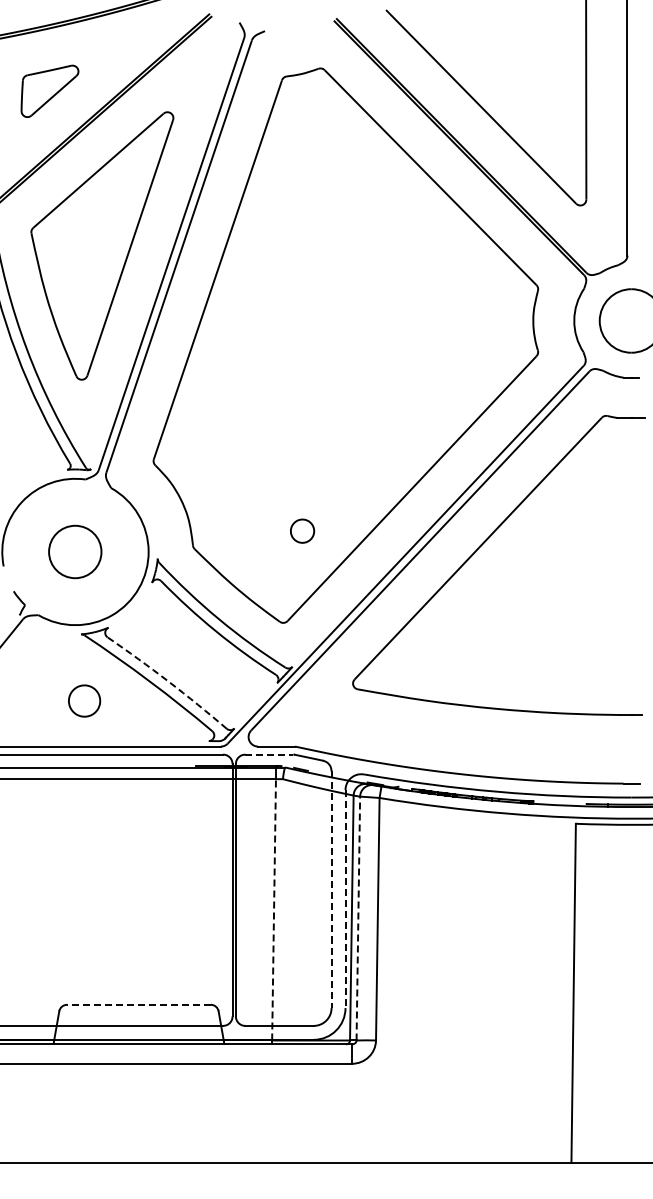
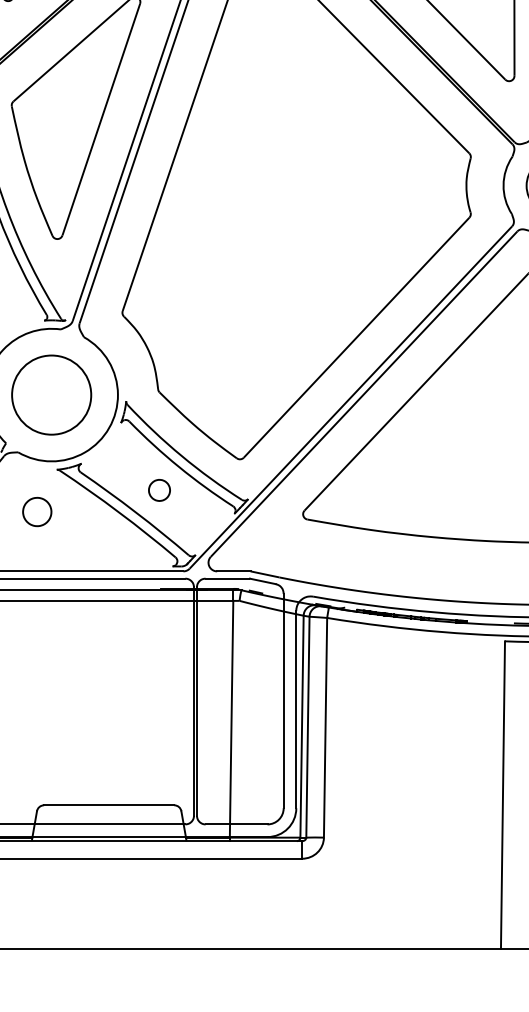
part: (302, 530) -> (159, 489), moved
circle: (74, 551) -> (50, 394), size x1.67
arc: (168, 681) -> (135, 512), dashed -> solid
part: (84, 700) -> (37, 511), moved
line: (269, 754) -> (227, 578), dashed -> solid
line: (331, 890) -> (283, 701), dashed -> solid
line: (345, 899) -> (296, 709), dashed -> solid
line: (274, 909) -> (231, 718), dashed -> solid
line: (358, 918) -> (308, 727), dashed -> solid
line: (138, 1004) -> (108, 805), dashed -> solid

